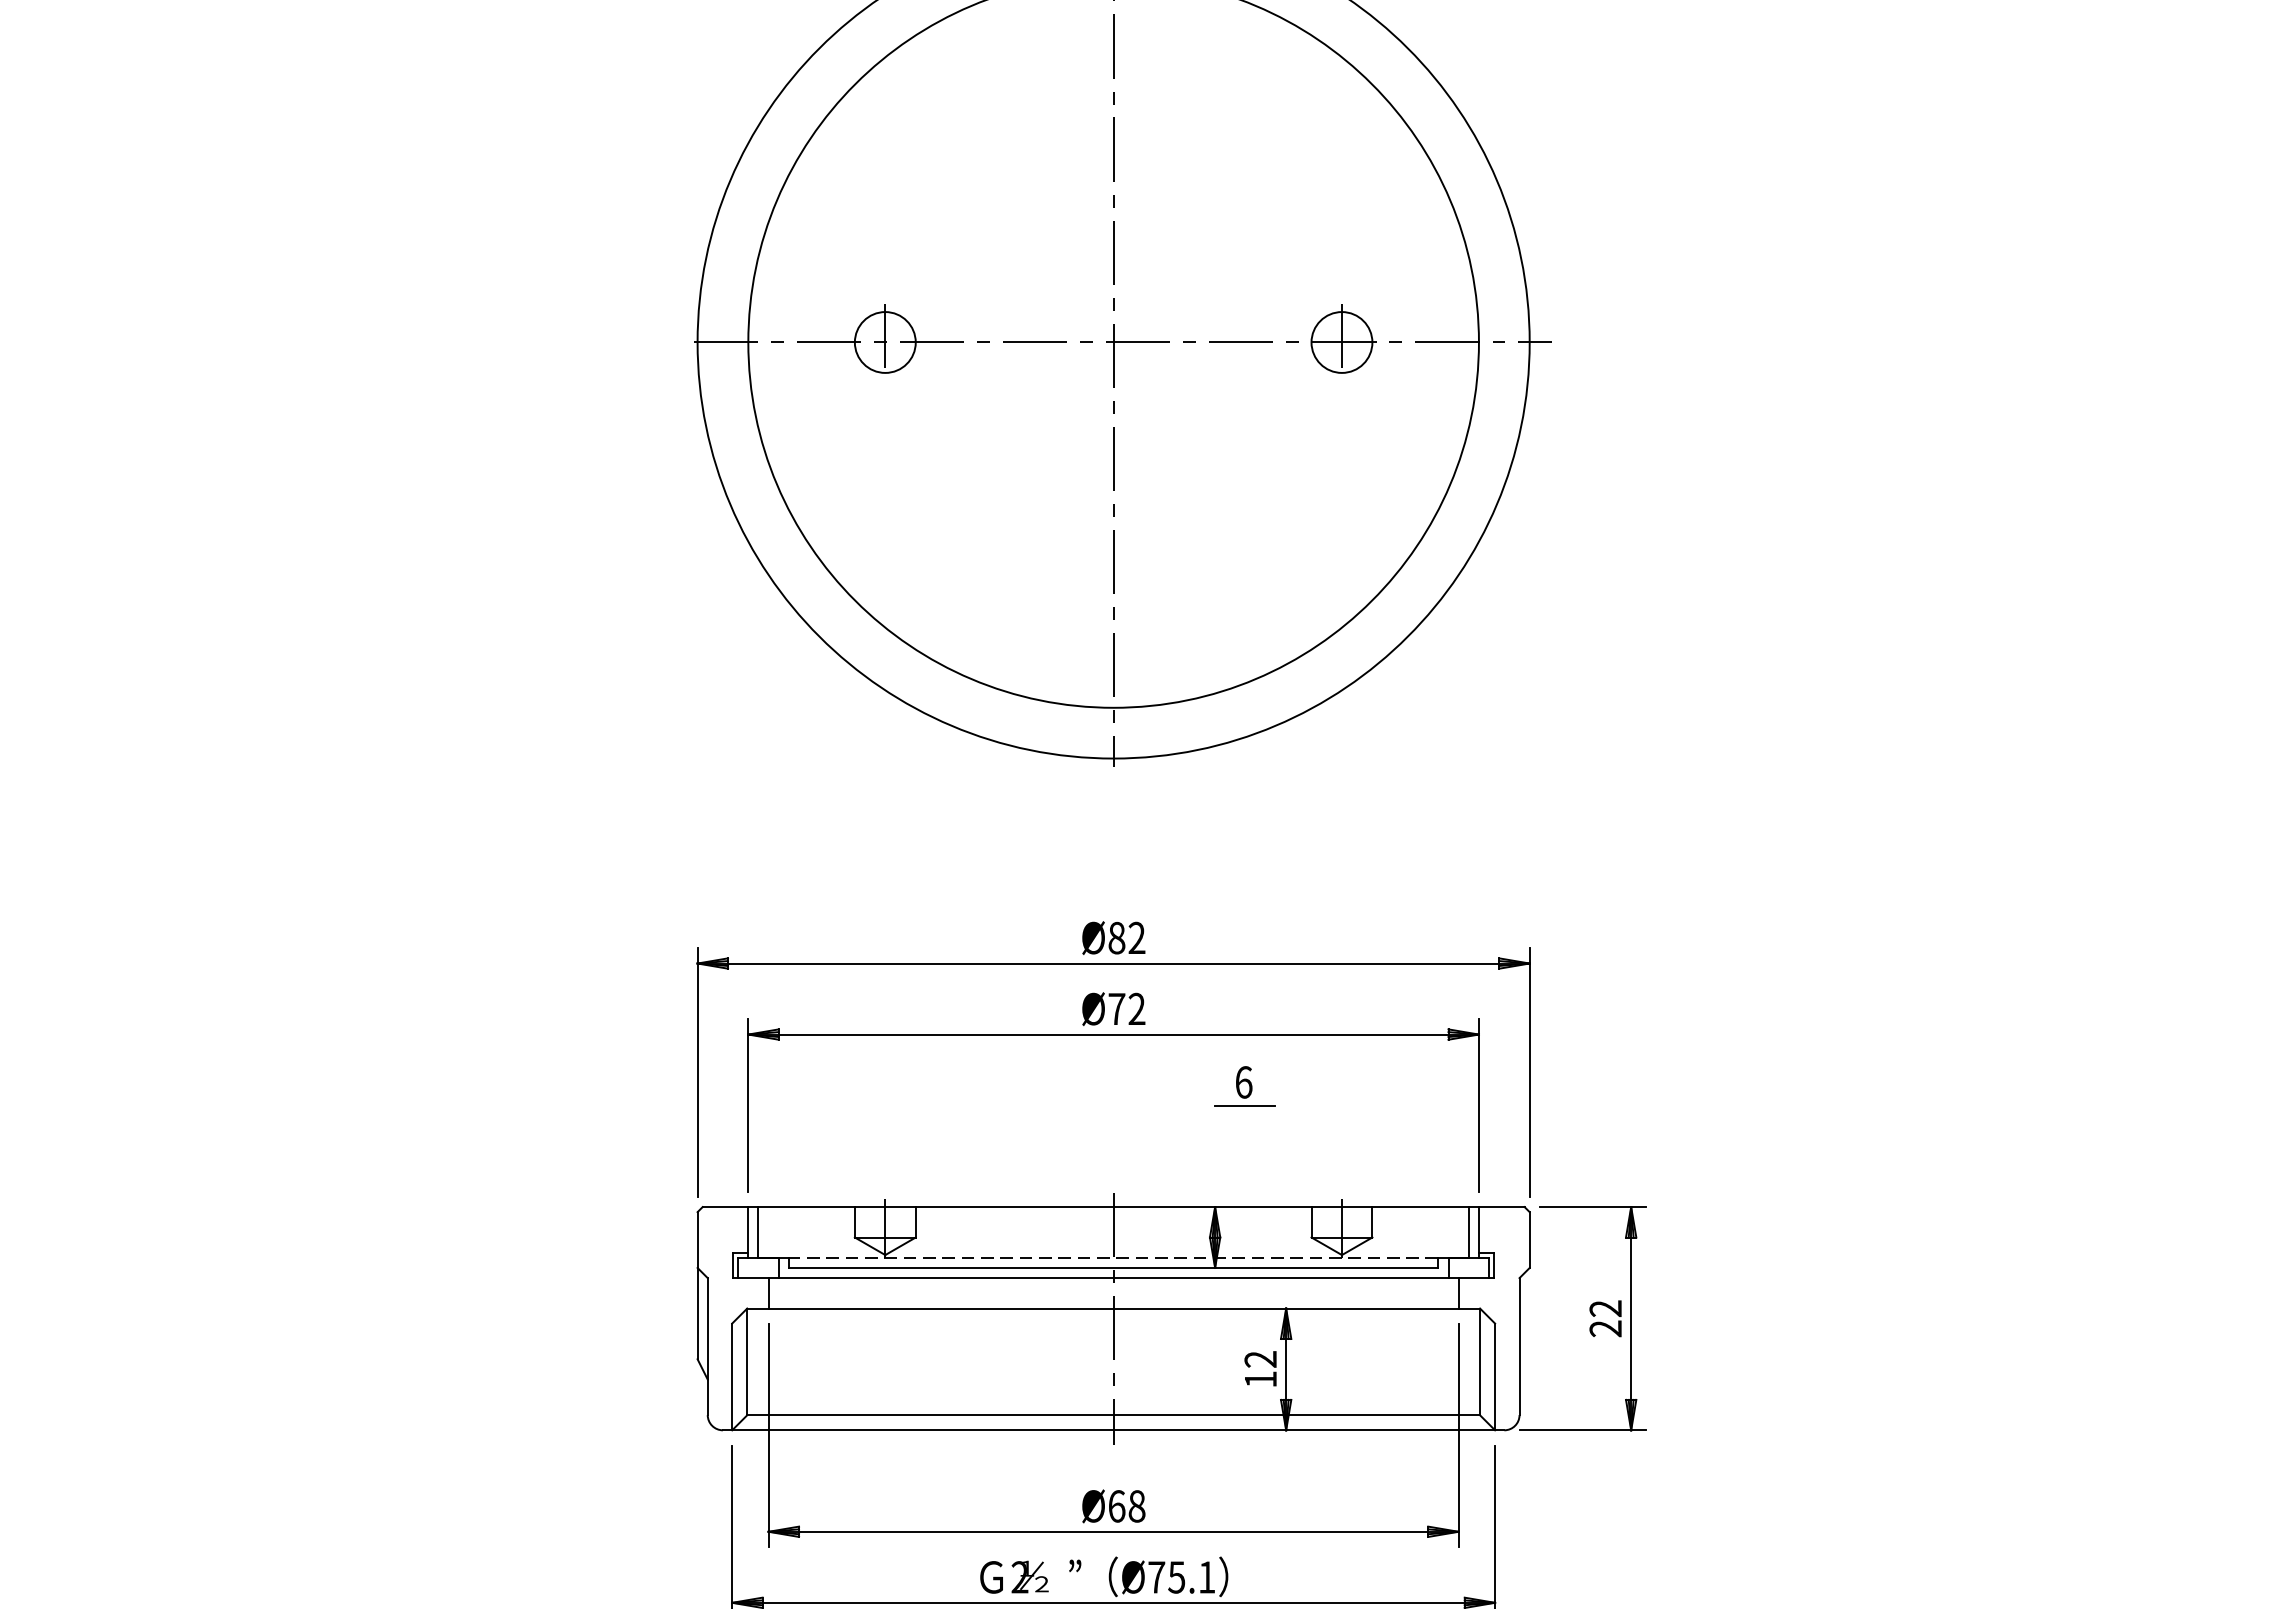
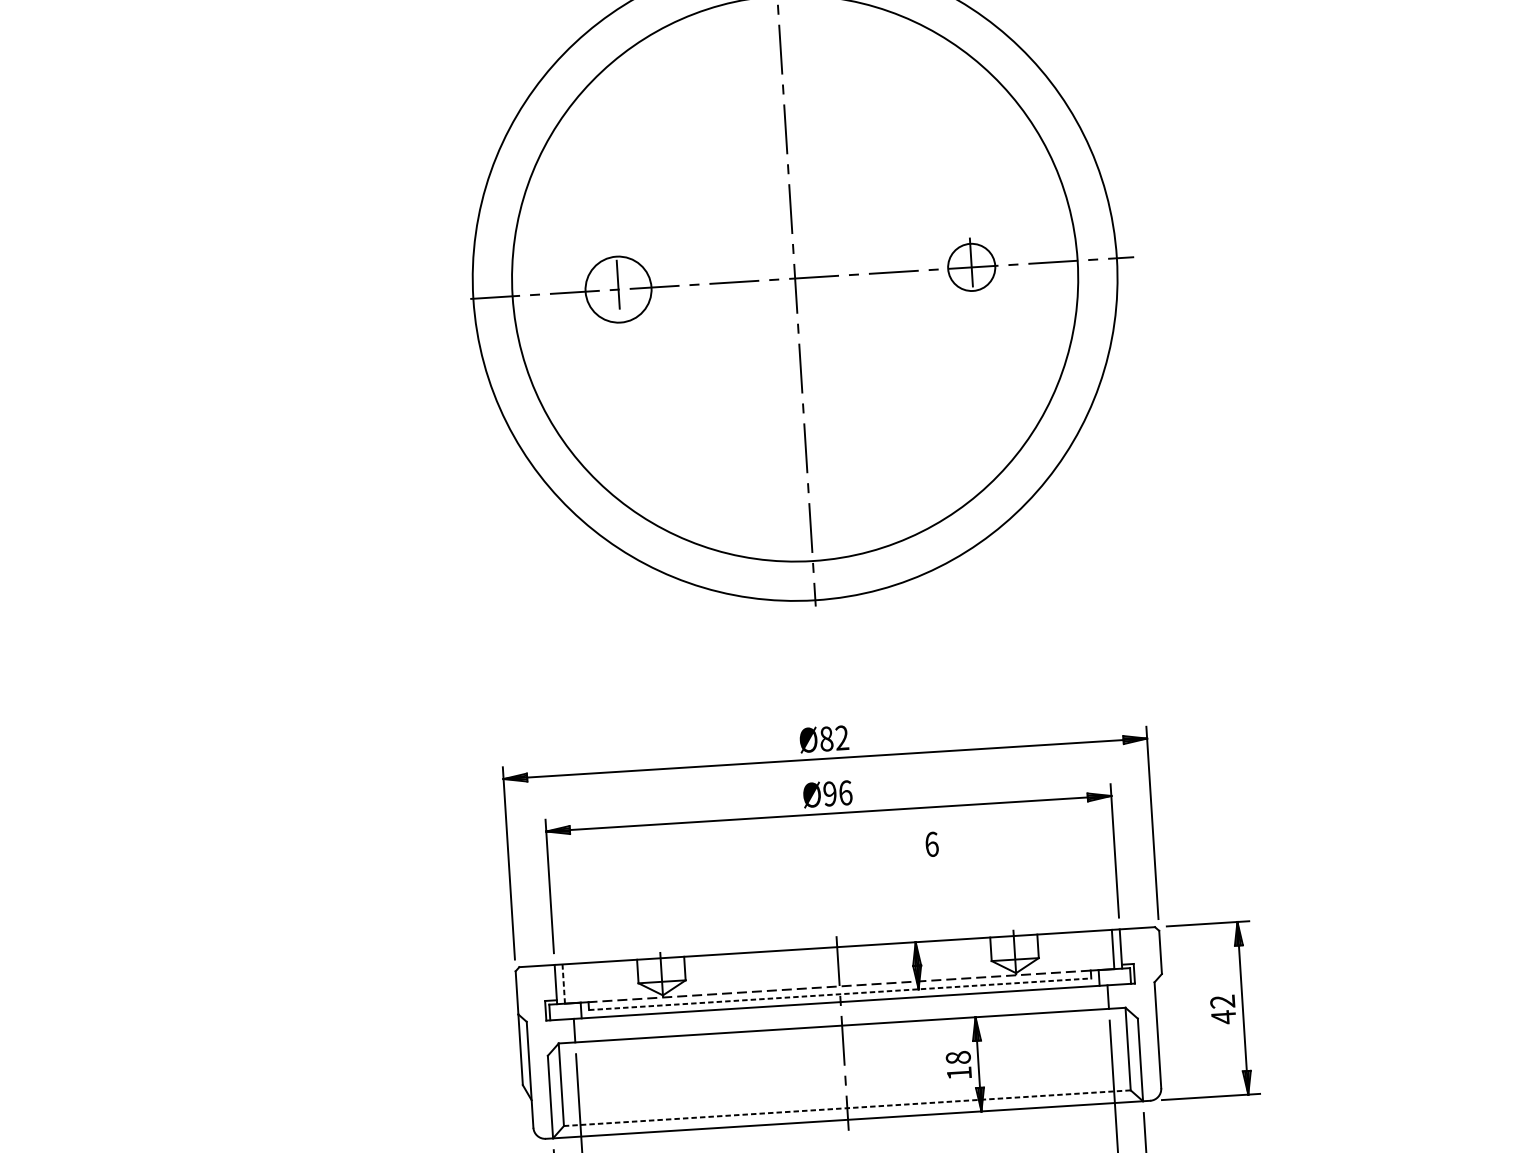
circle: (884, 342) -> (617, 289), size x1.4
text: (1126, 1008) -> (837, 792), Ø72 -> Ø96
line: (1245, 1105) -> (934, 862), removed
line: (758, 1231) -> (563, 983), solid -> dashed
line: (1113, 1267) -> (840, 993), solid -> dashed
text: (1605, 1328) -> (1223, 1017), 22 -> 42
text: (1260, 1359) -> (958, 1057), 12 -> 18
line: (1113, 1415) -> (847, 1108), solid -> dashed

